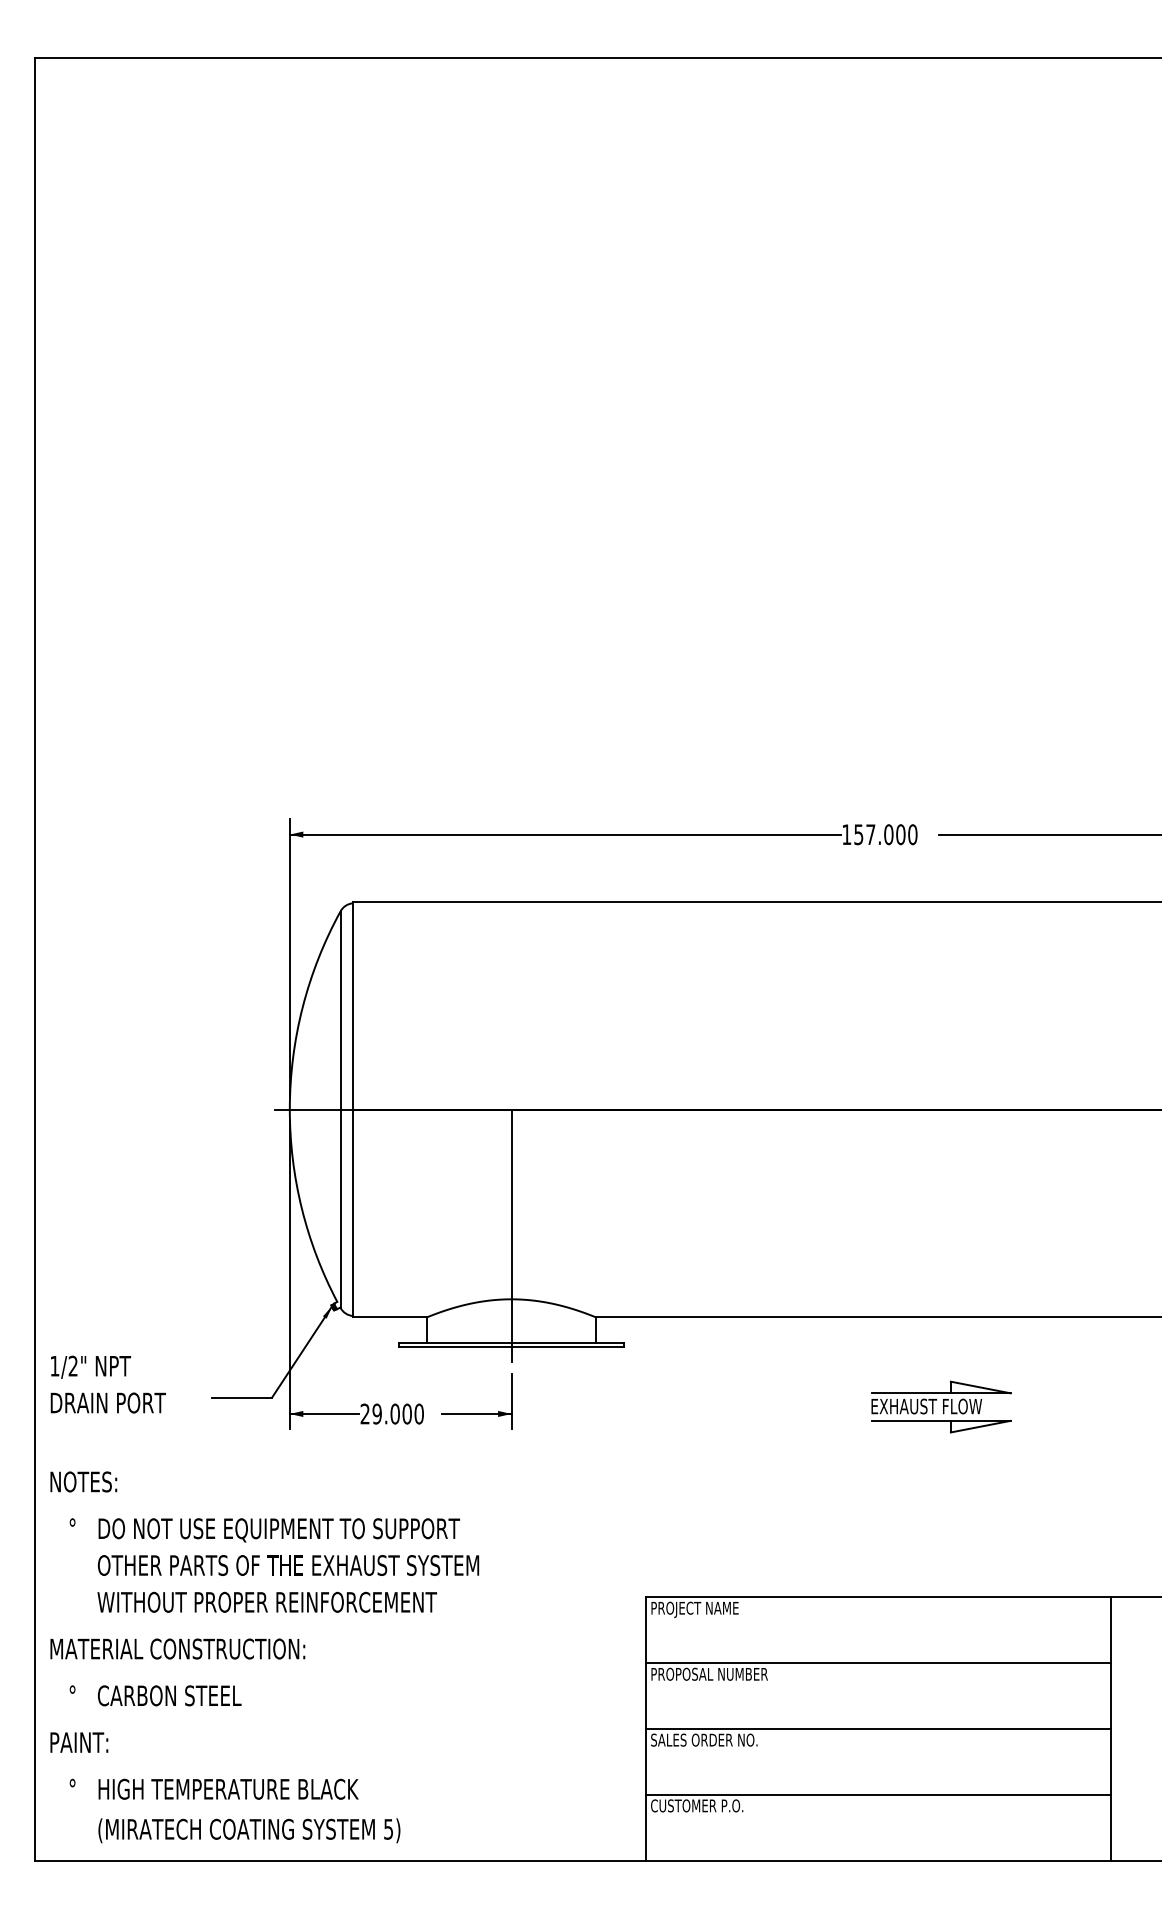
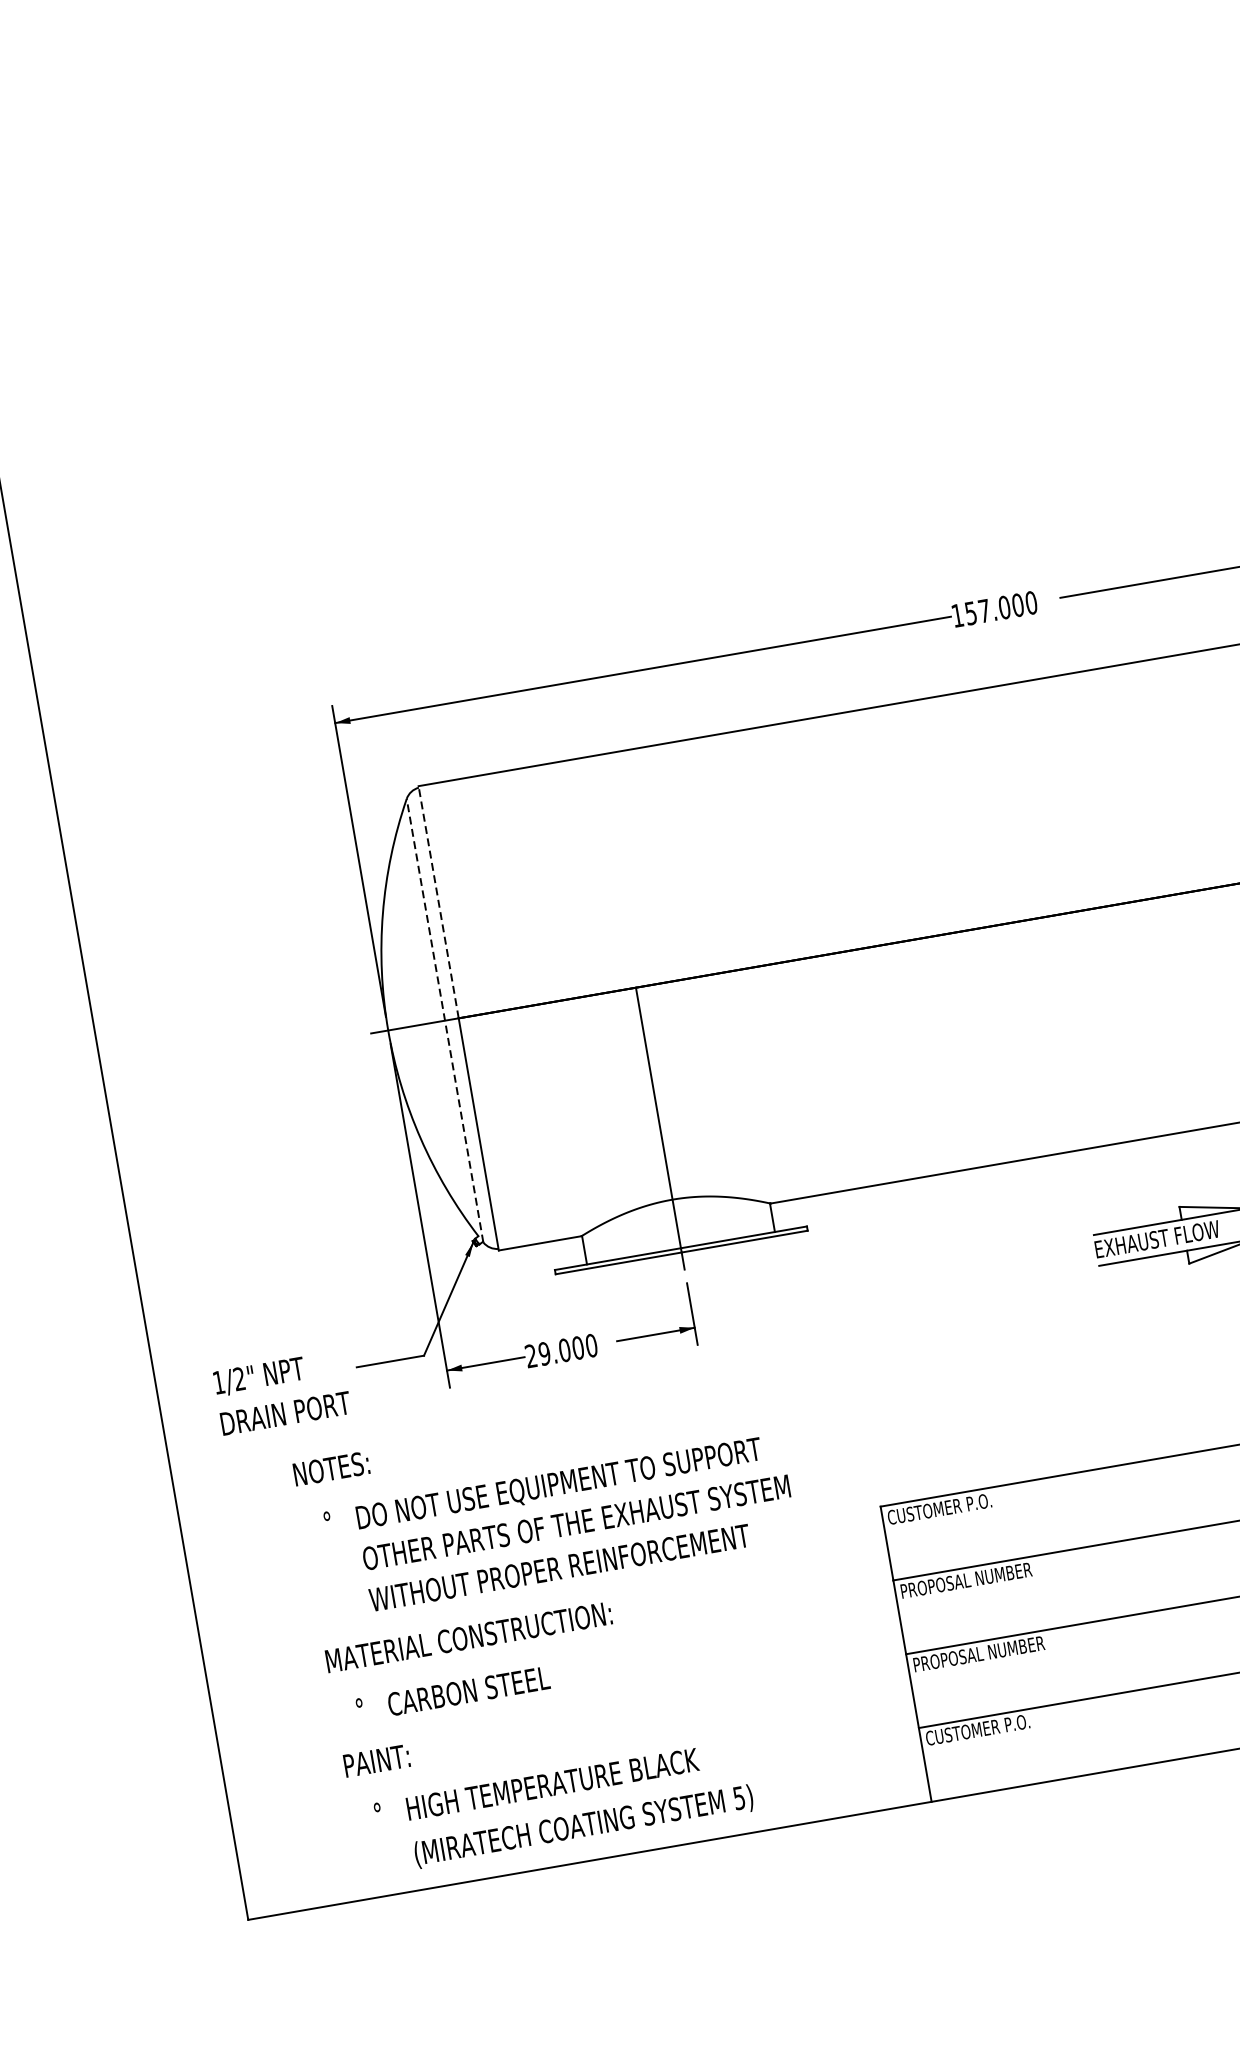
line: (352, 1005) -> (438, 902), solid -> dashed
line: (340, 1109) -> (444, 1020), solid -> dashed
text: (107, 1384) -> (281, 1392), moved
text: (697, 1609) -> (940, 1510), PROJECT NAME -> CUSTOMER P.O.
text: (264, 1657) -> (567, 1630), moved
text: (709, 1739) -> (978, 1653), SALES ORDER NO. -> PROPOSAL NUMBER

